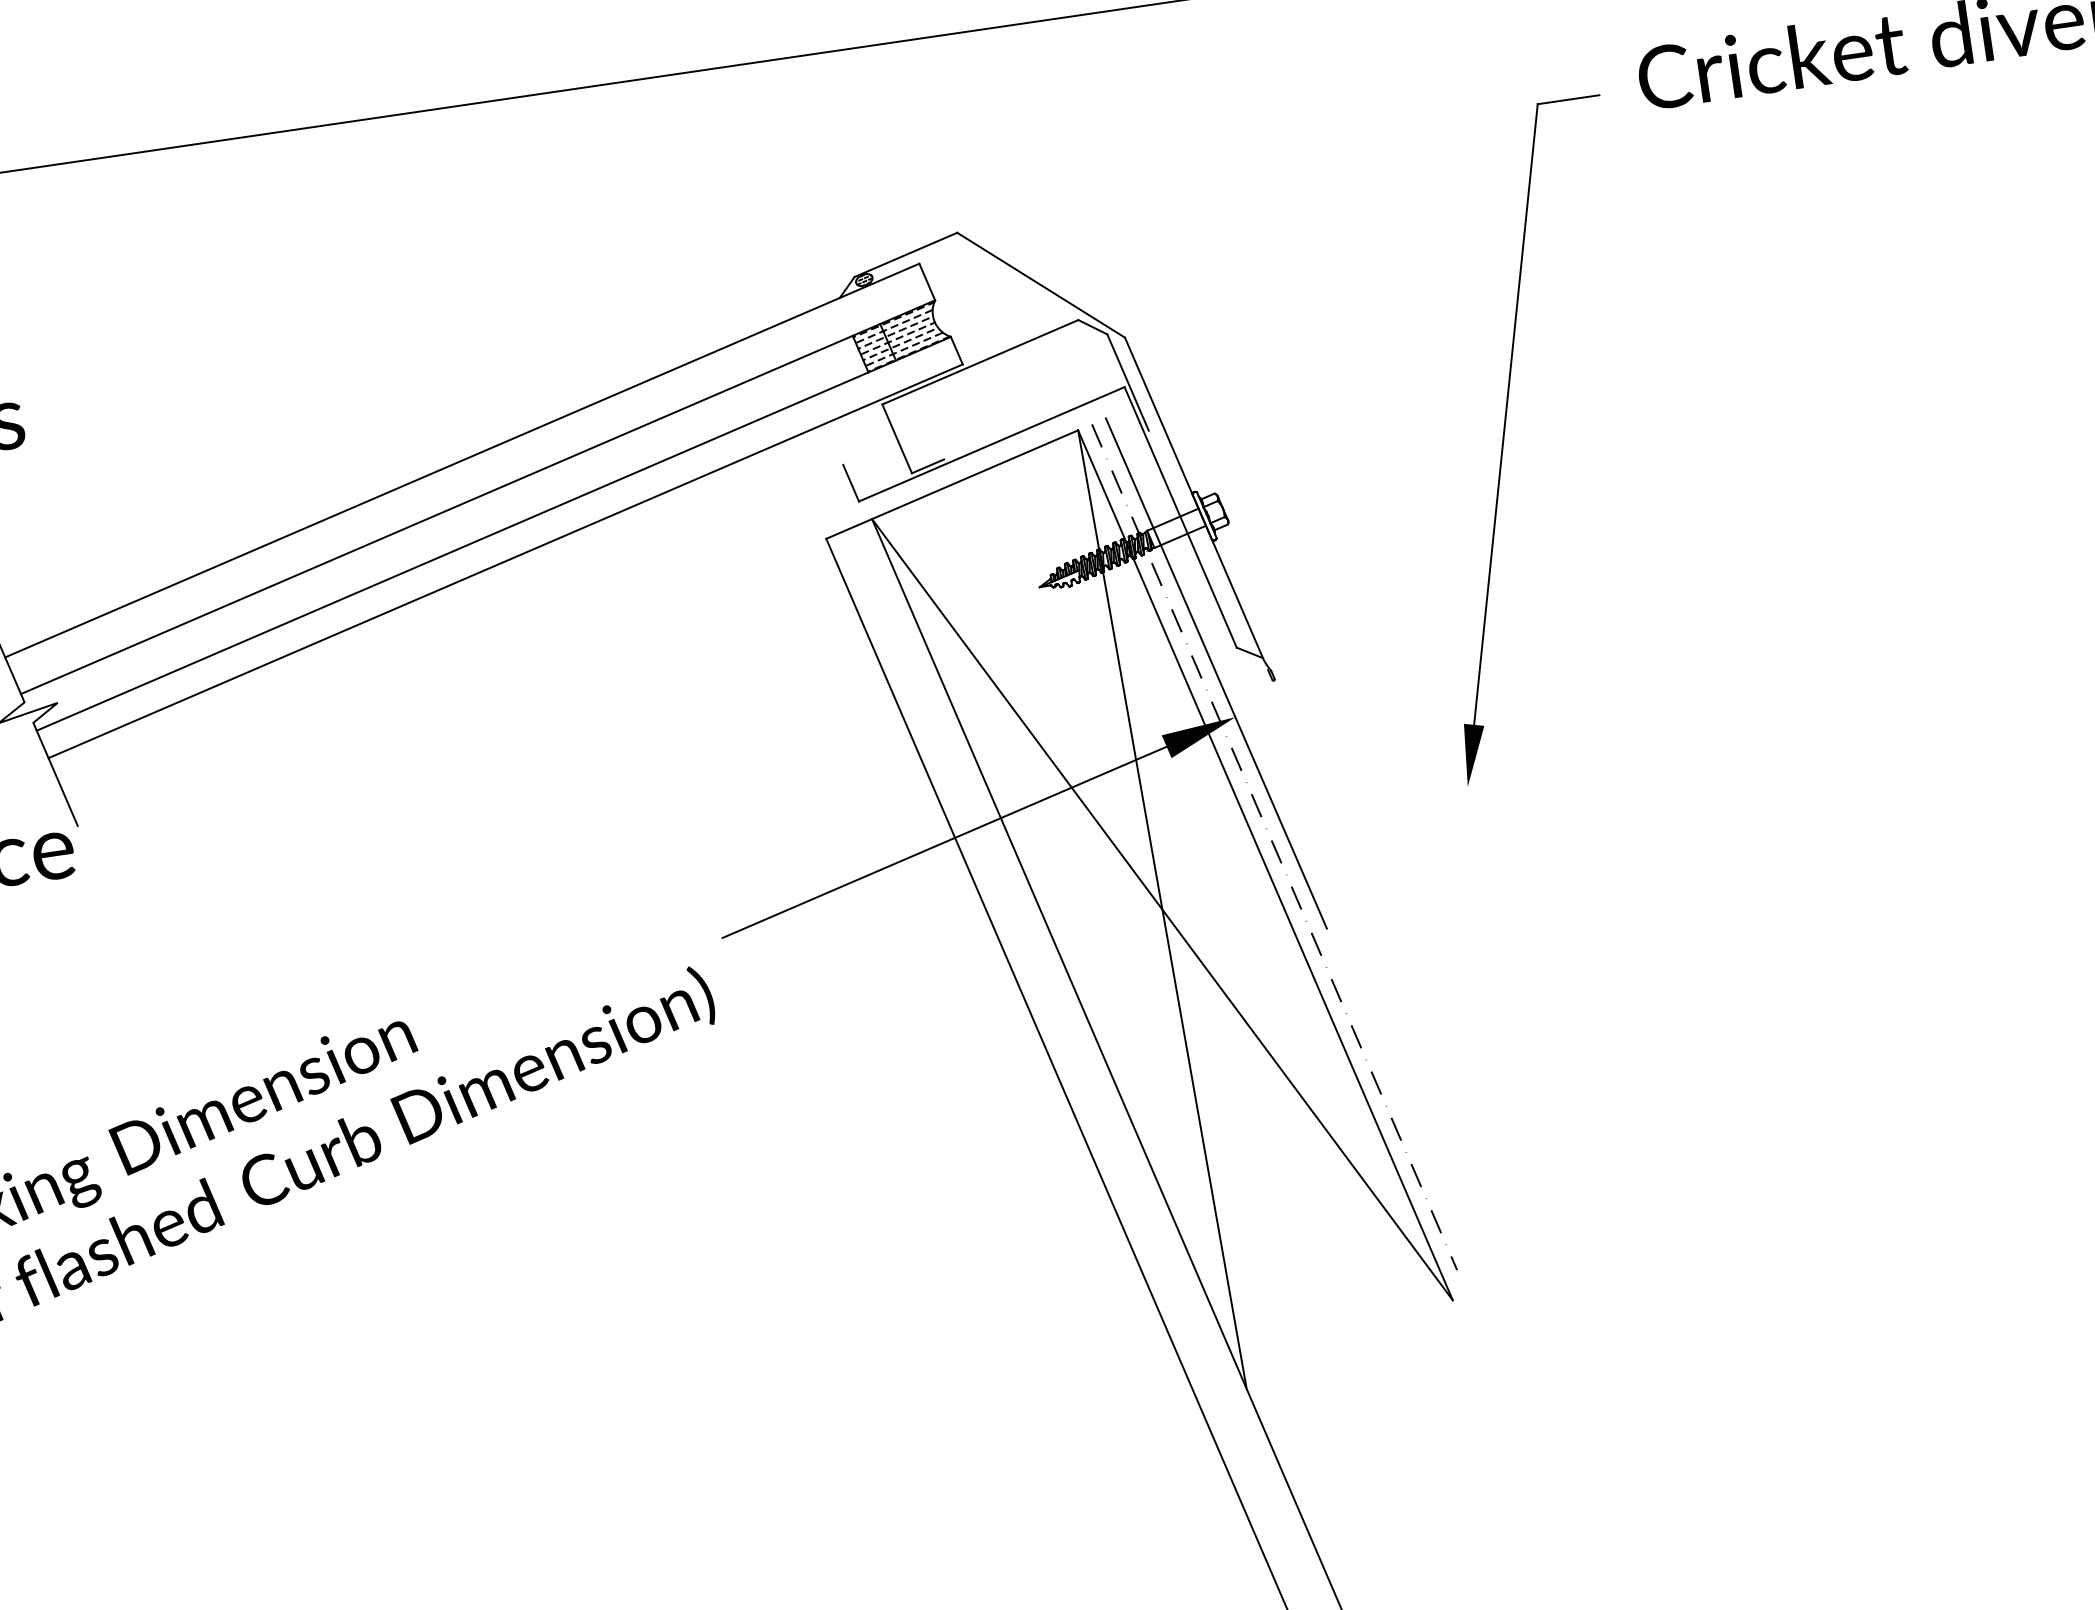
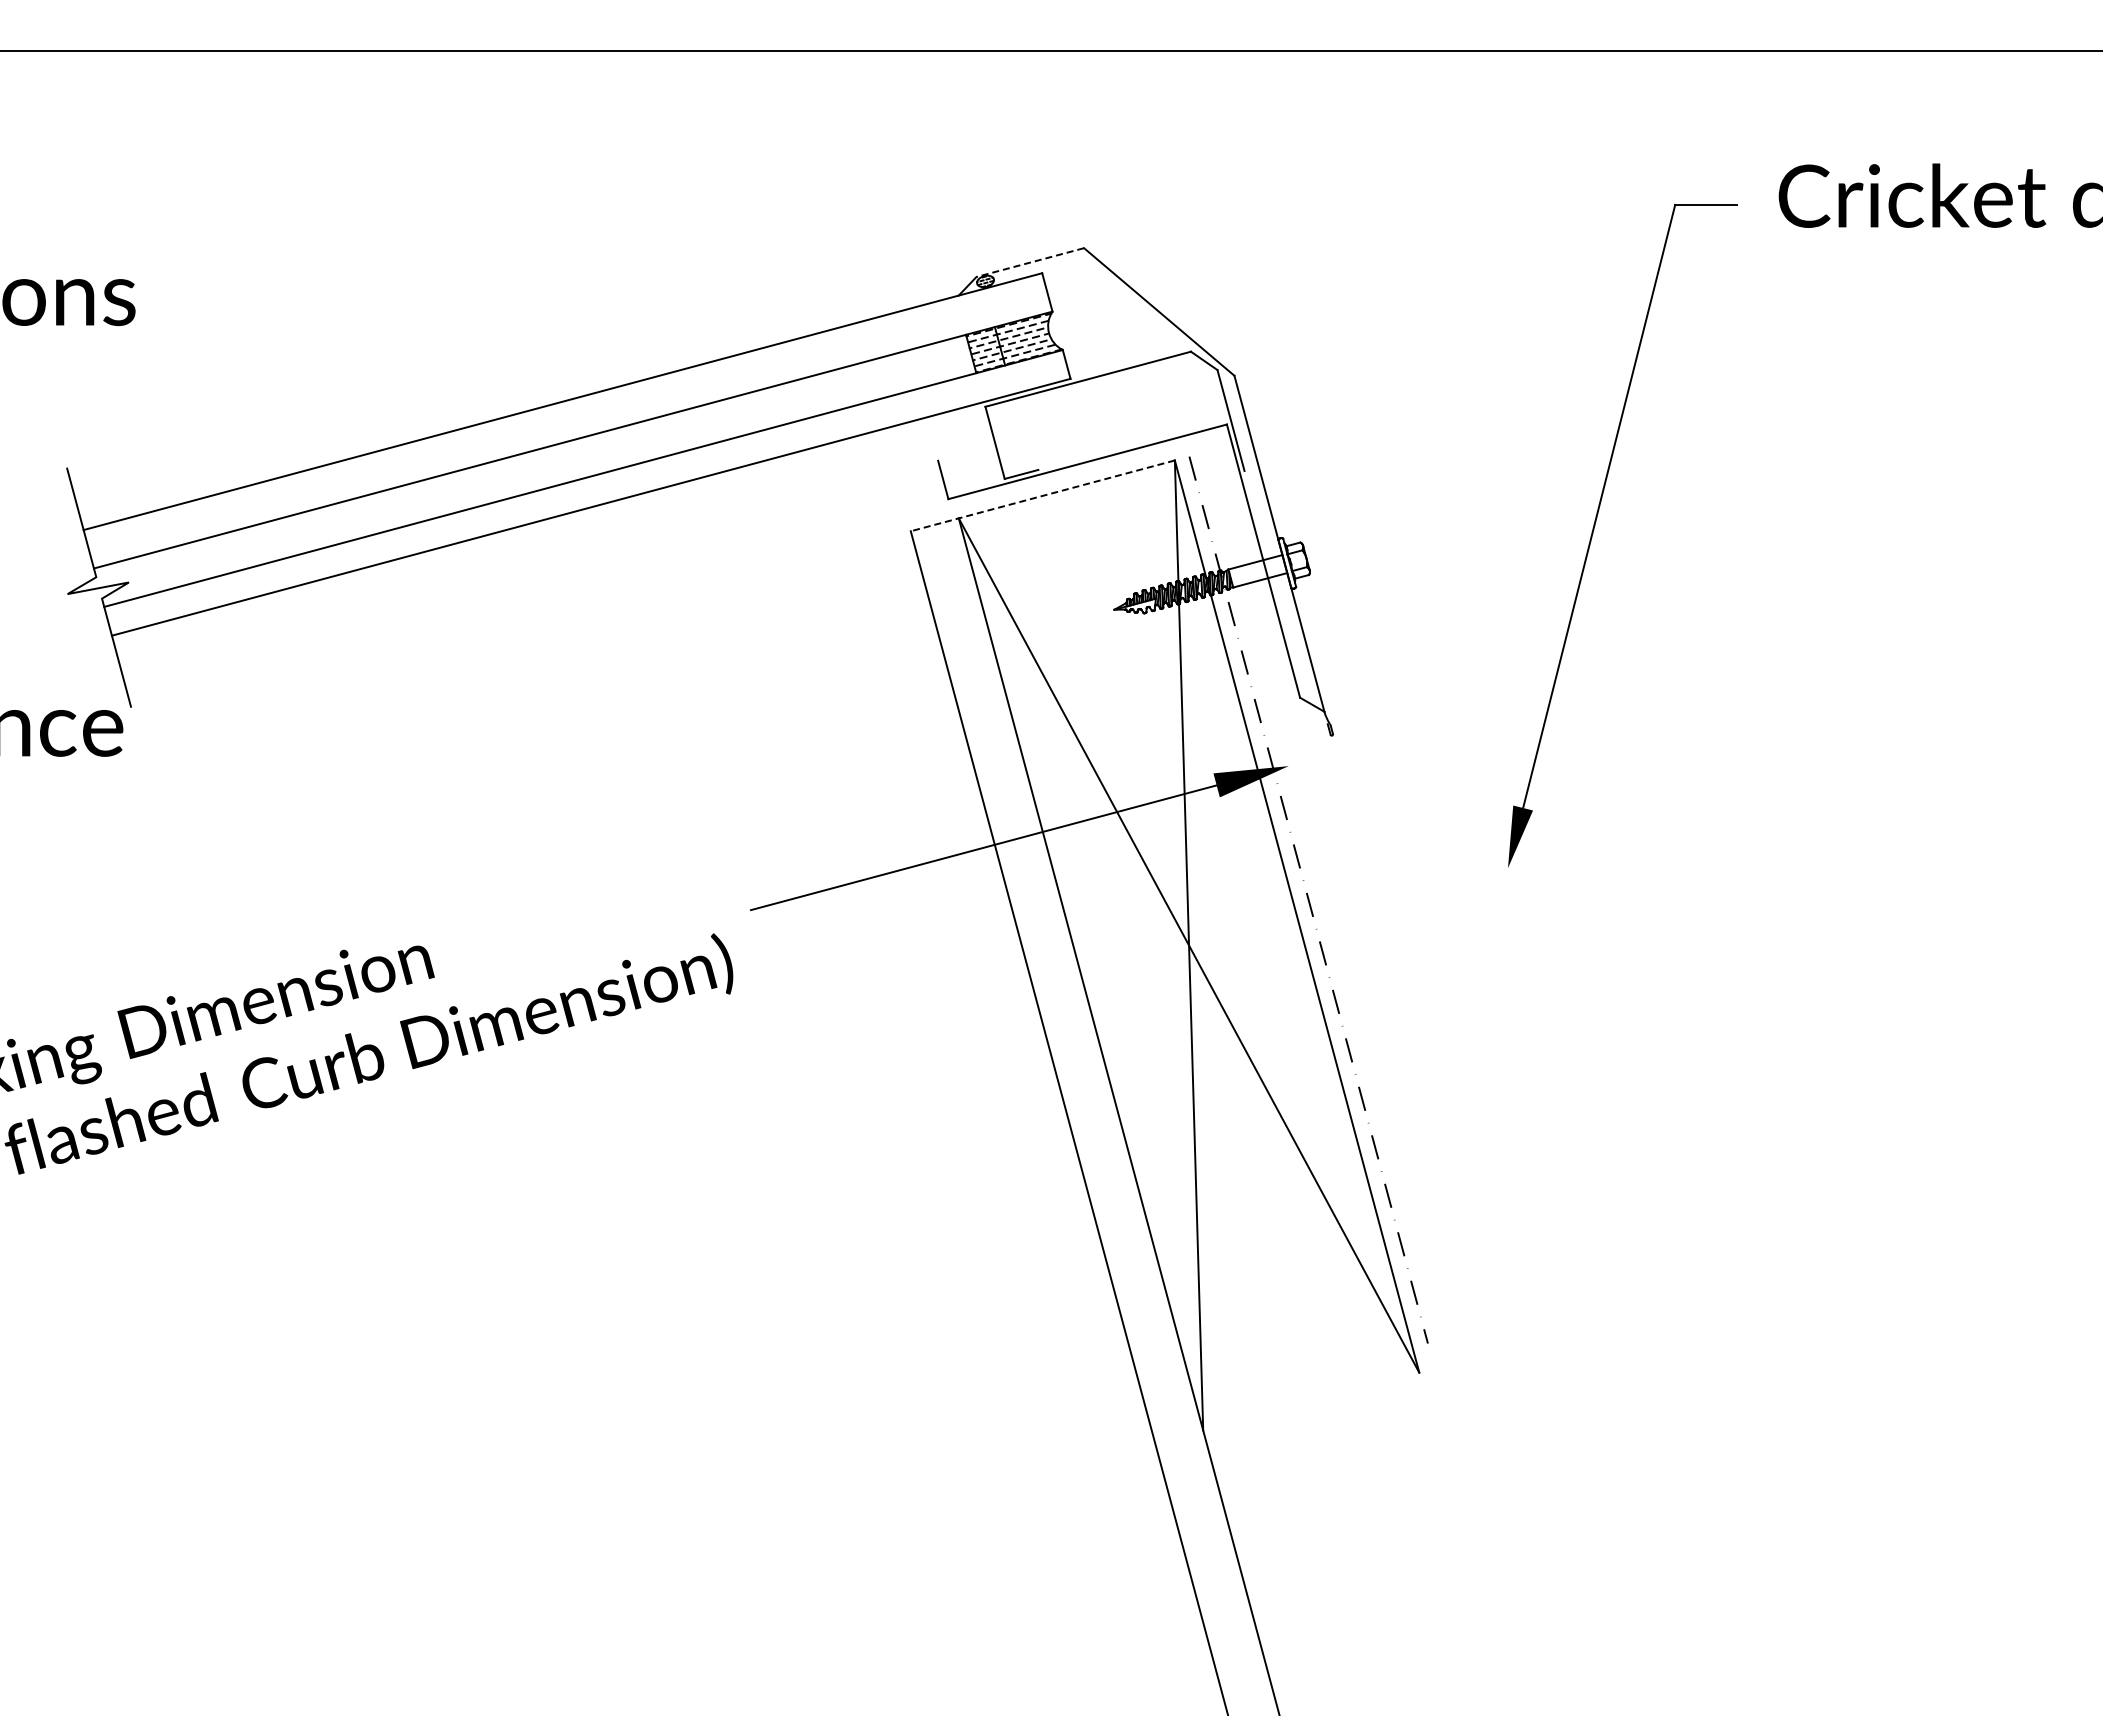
line: (906, 254) -> (1030, 262), solid -> dashed
line: (951, 484) -> (1042, 495), solid -> dashed
line: (1216, 672) -> (1276, 719), removed

